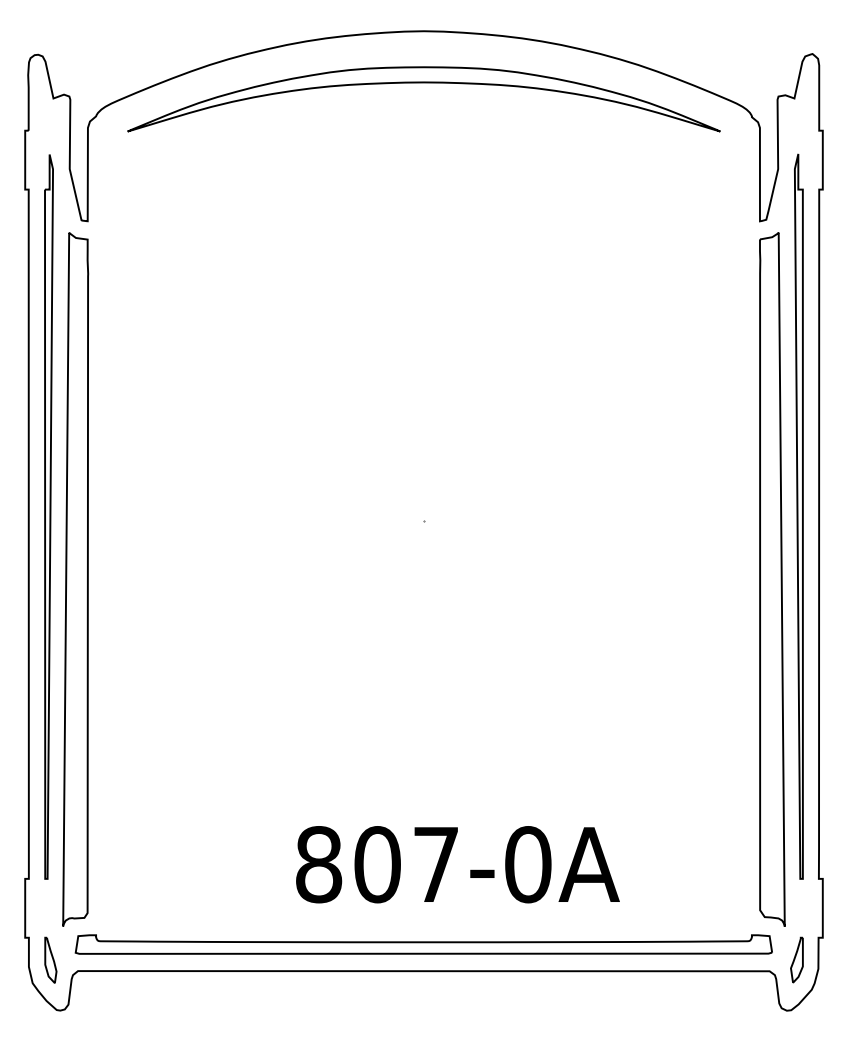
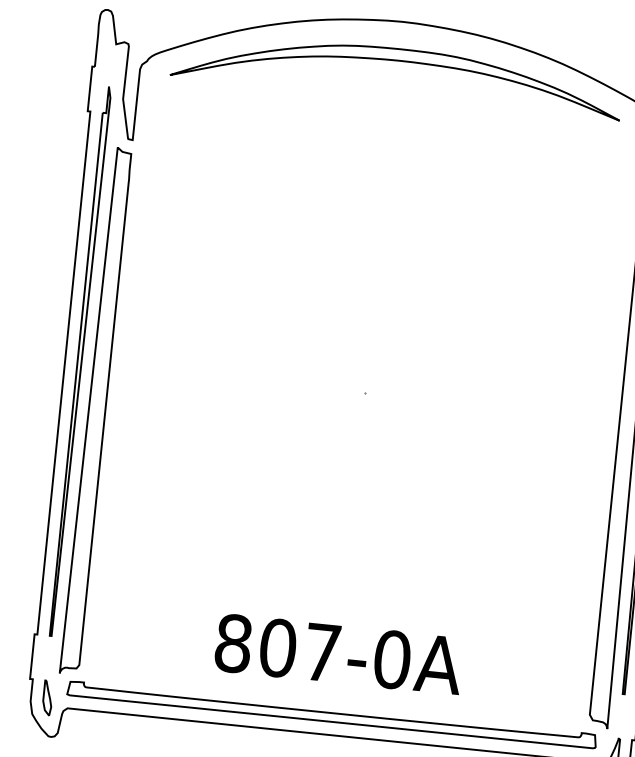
text: (457, 864) -> (338, 654), moved

